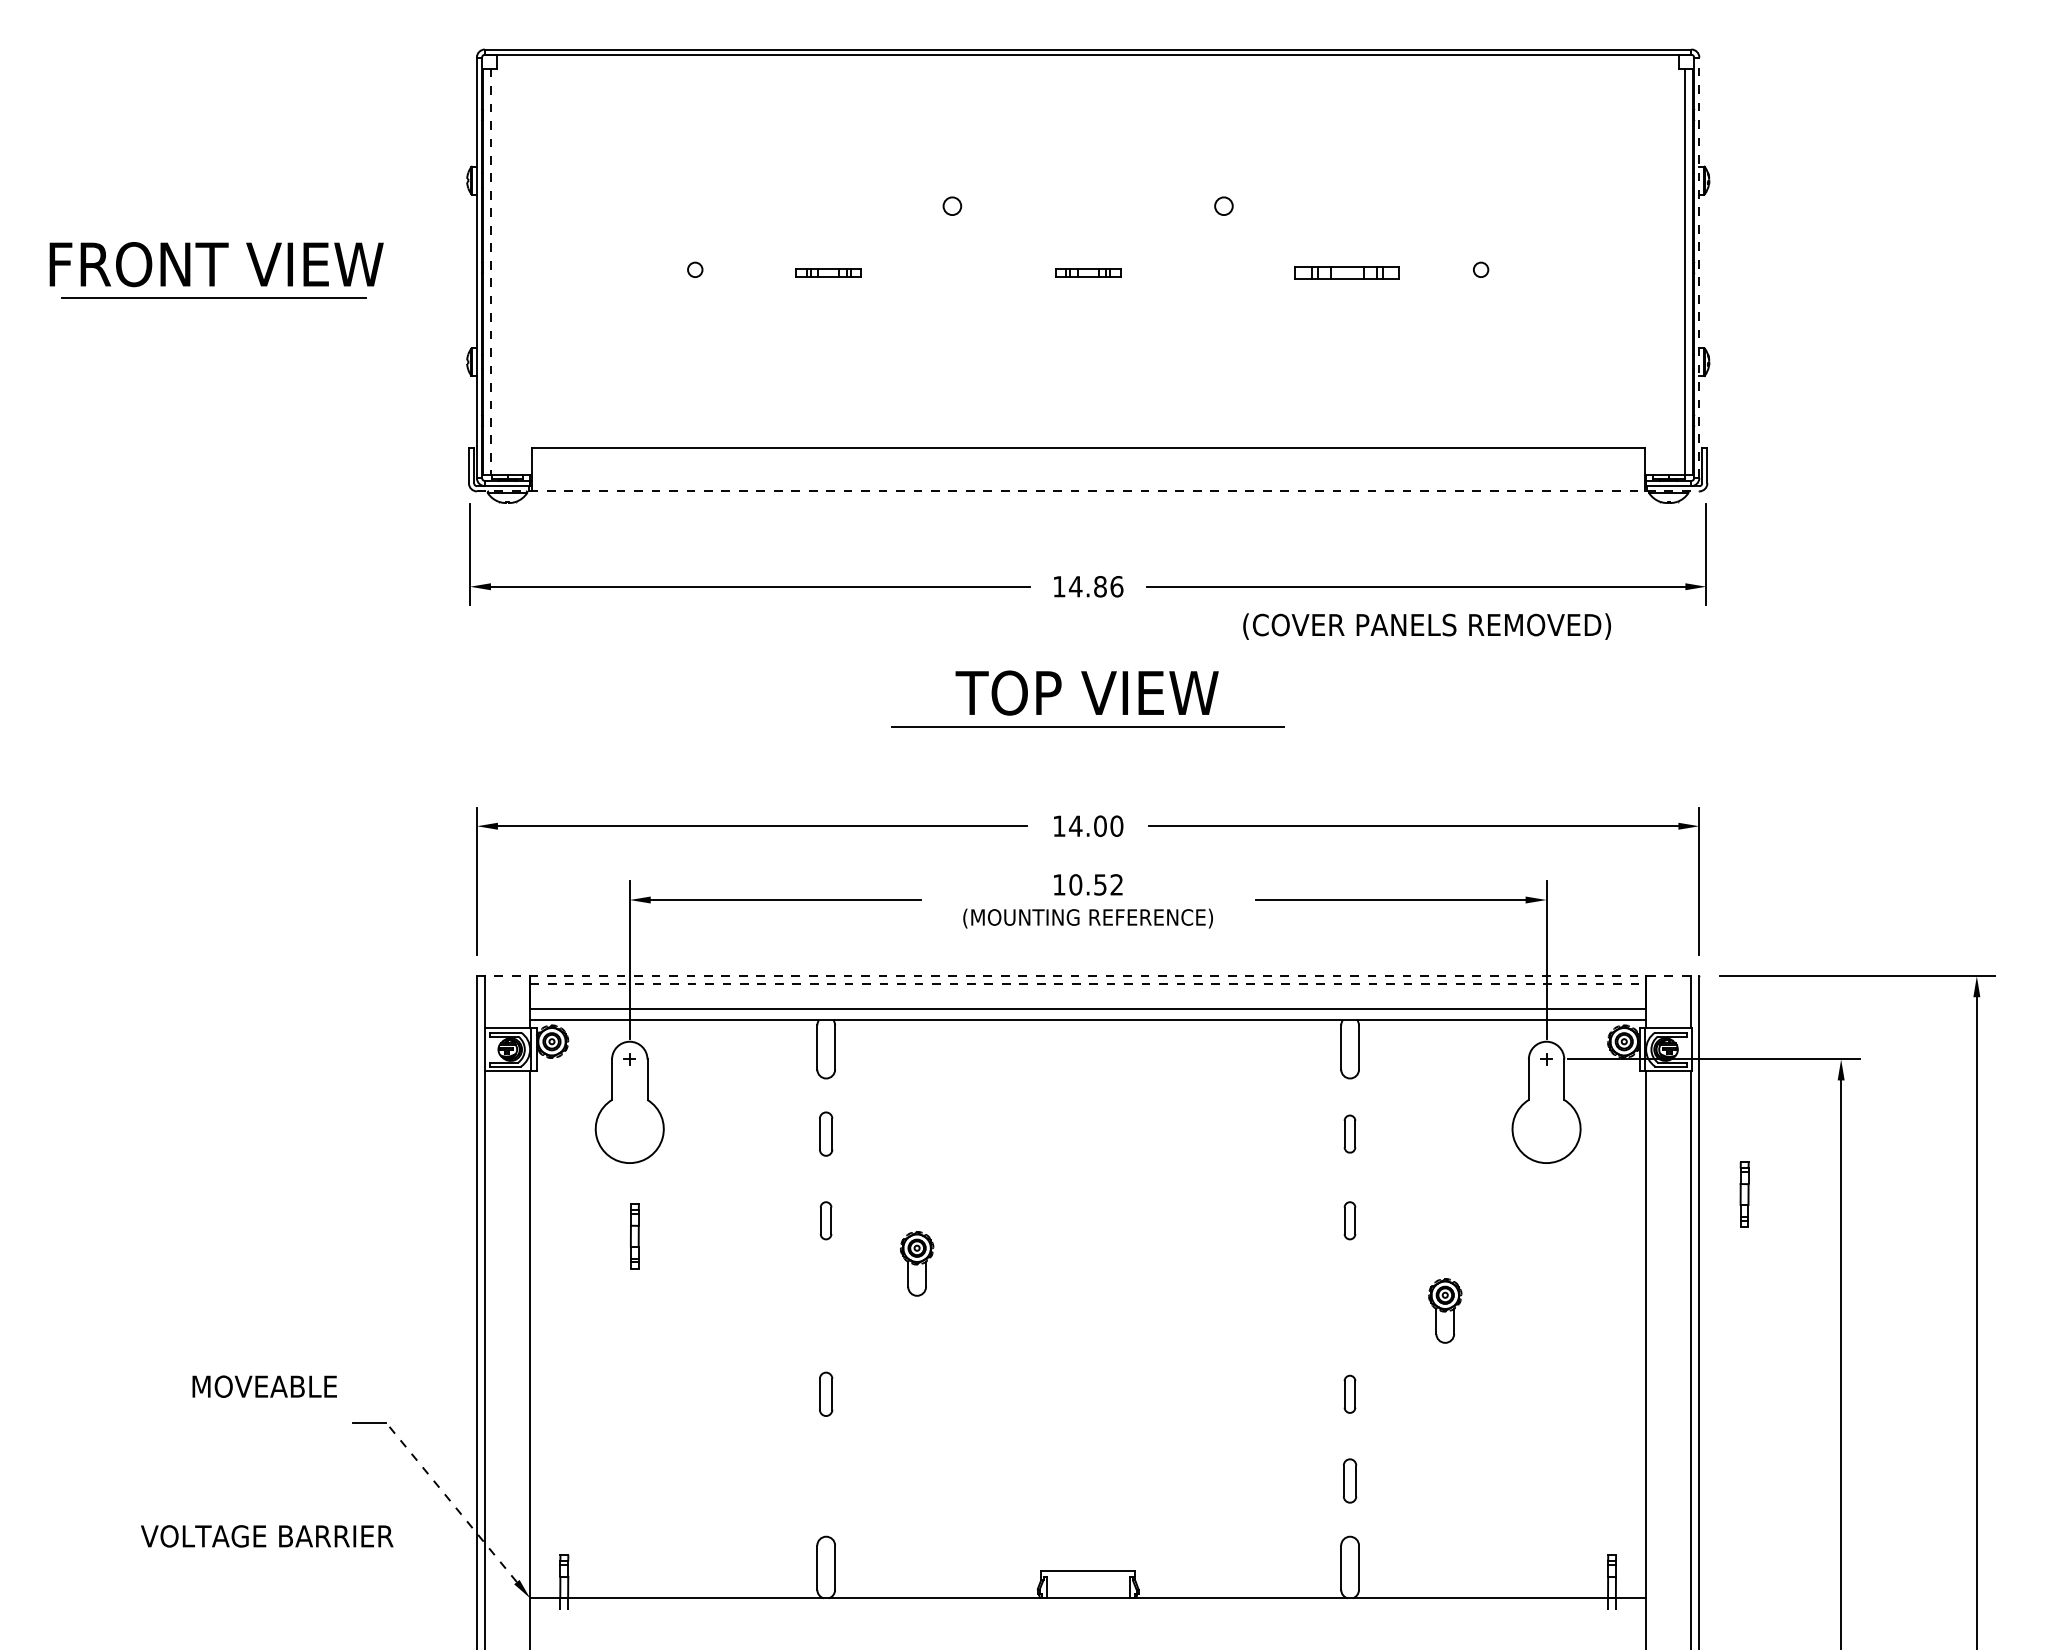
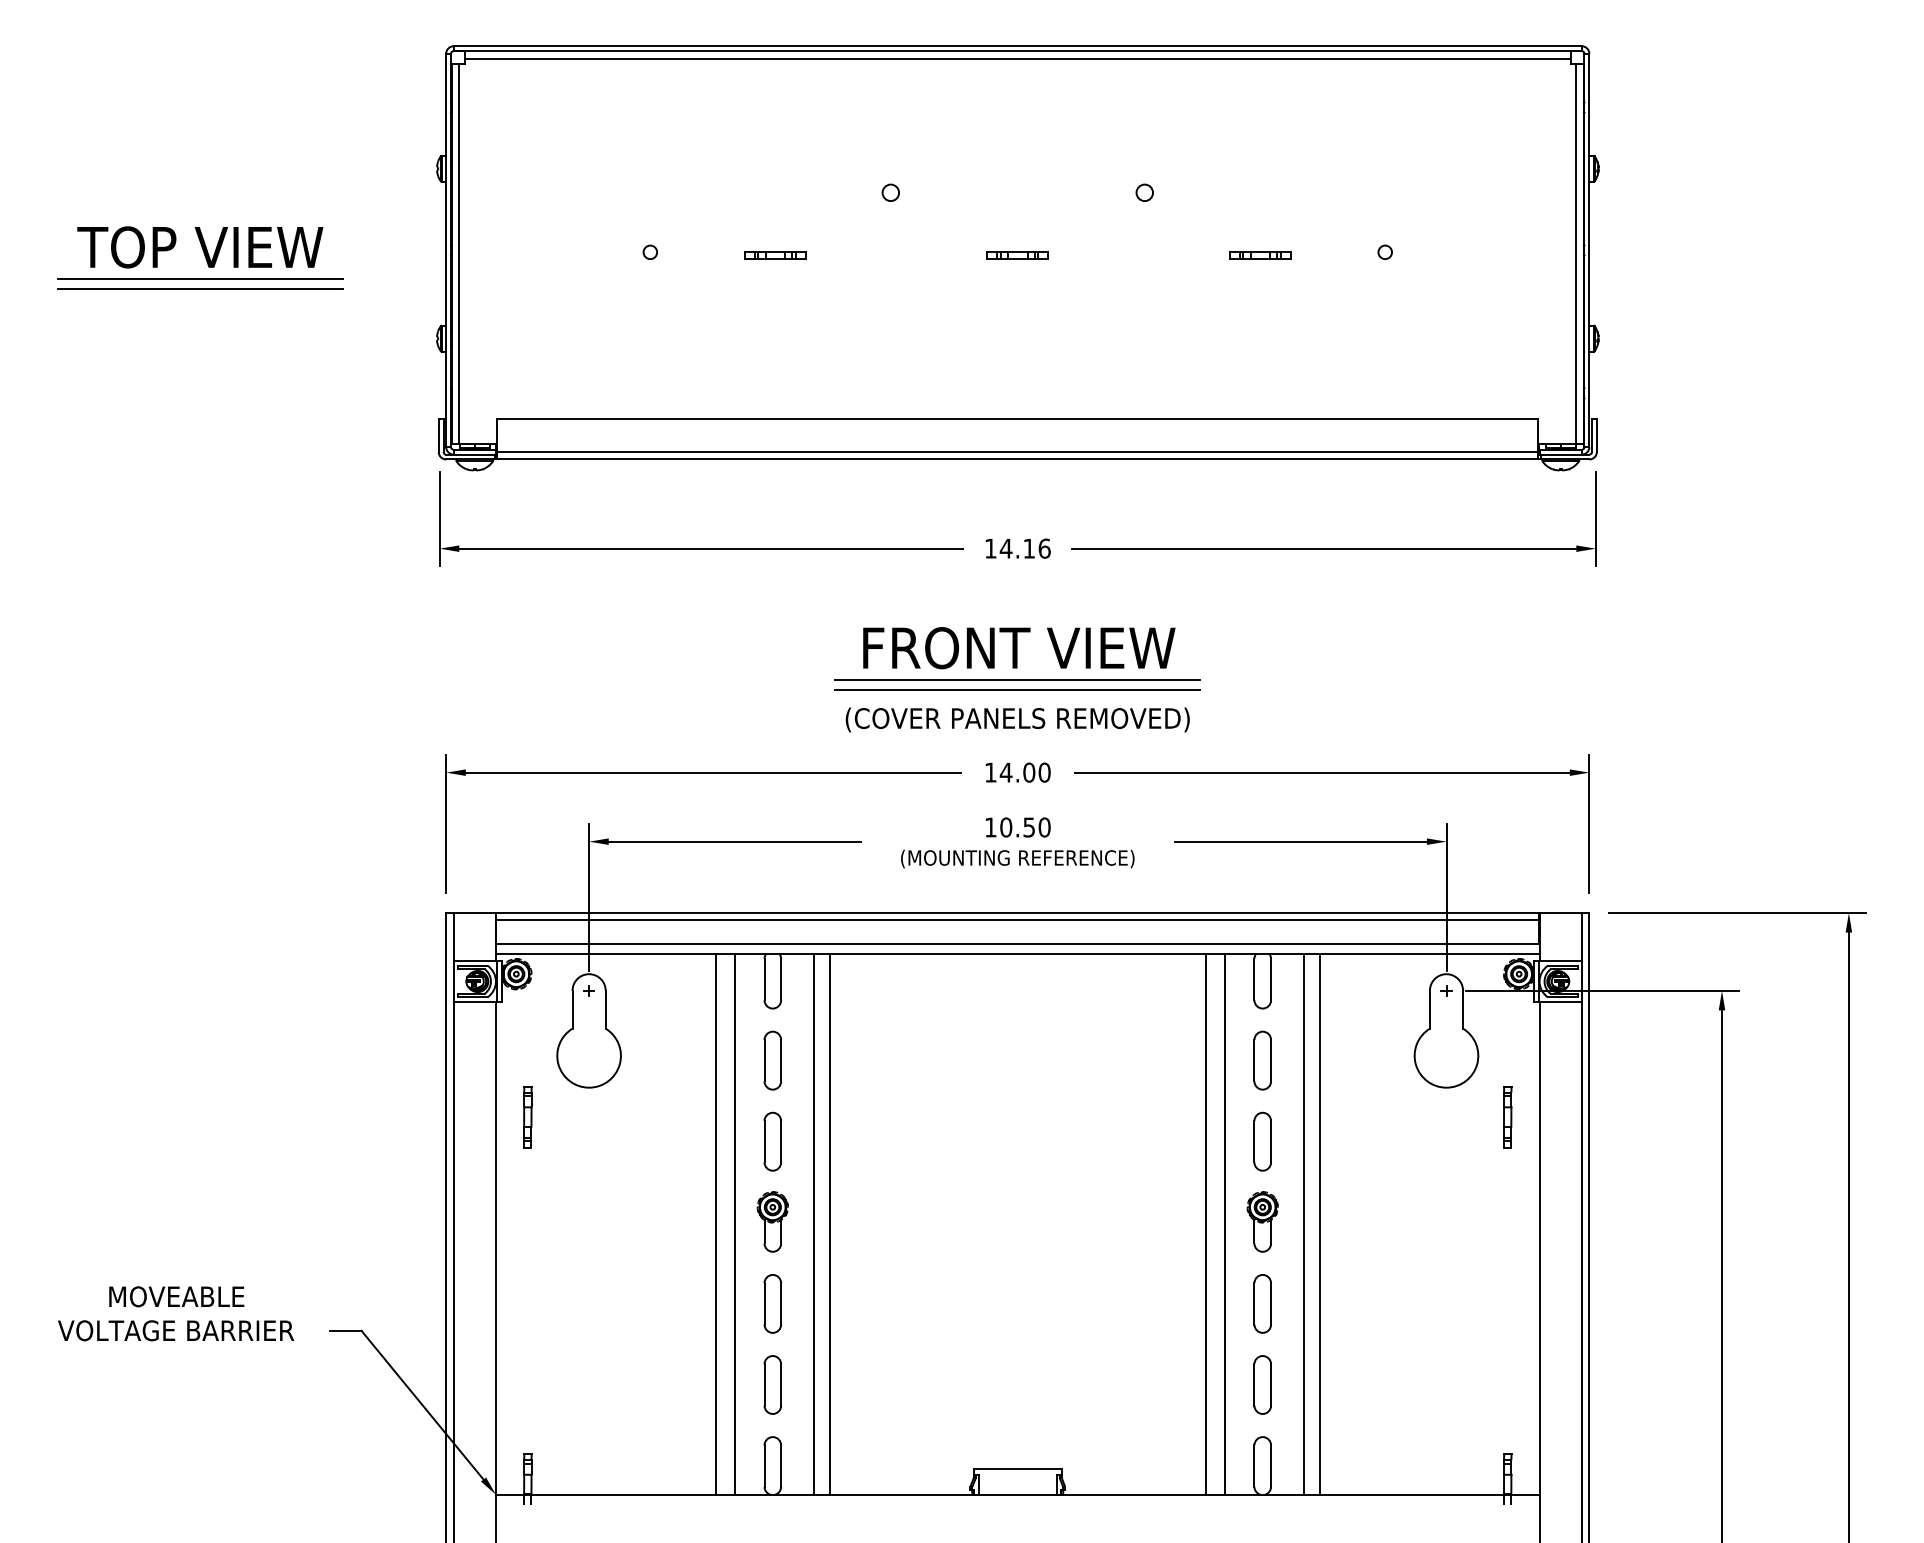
line: (1087, 62) -> (1017, 58), added
text: (216, 264) -> (202, 247), FRONT VIEW -> TOP VIEW
line: (1699, 267) -> (1589, 250), dashed -> solid
line: (491, 272) -> (459, 254), dashed -> solid
part: (1347, 273) -> (1260, 255), size x0.62
line: (213, 308) -> (199, 288), added
line: (1087, 483) -> (1017, 452), added
line: (1087, 491) -> (1017, 459), dashed -> solid
text: (1100, 586) -> (1029, 548), 14.86 -> 14.16
text: (1426, 626) -> (1017, 719), moved
text: (1089, 693) -> (1019, 648), TOP VIEW -> FRONT VIEW
line: (1087, 737) -> (1017, 689), added
text: (1116, 884) -> (1044, 827), 10.52 -> 10.50
line: (1087, 975) -> (1017, 912), dashed -> solid
line: (1087, 984) -> (1017, 920), dashed -> solid
part: (825, 1134) -> (772, 1060), size x1.43
part: (1349, 1134) -> (1262, 1060), size x1.67
part: (1744, 1194) -> (1507, 1117), moved
part: (825, 1220) -> (772, 1141), size x1.67
part: (1349, 1220) -> (1262, 1141), size x1.67
part: (634, 1236) -> (527, 1117), moved
part: (916, 1263) -> (772, 1221), moved
line: (764, 1308) -> (715, 1223), added
line: (786, 1308) -> (735, 1223), added
line: (869, 1308) -> (813, 1223), added
line: (887, 1308) -> (830, 1223), added
line: (1288, 1308) -> (1205, 1223), added
line: (1309, 1308) -> (1224, 1223), added
line: (1393, 1308) -> (1303, 1223), added
line: (1410, 1308) -> (1319, 1223), added
part: (1444, 1310) -> (1262, 1221), moved
text: (264, 1386) -> (176, 1296), moved
part: (825, 1393) -> (772, 1303), size x1.43
part: (1349, 1393) -> (1262, 1303), size x1.67
part: (825, 1480) -> (772, 1384), added
part: (1349, 1480) -> (1262, 1384), size x1.43
line: (451, 1501) -> (422, 1404), dashed -> solid
text: (267, 1536) -> (176, 1330), moved

